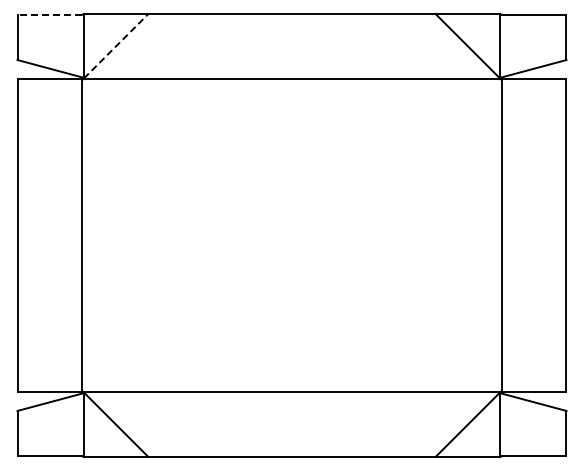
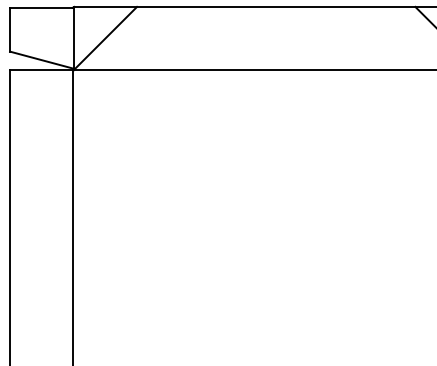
line: (49, 14) -> (41, 7), dashed -> solid
line: (116, 46) -> (106, 38), dashed -> solid

